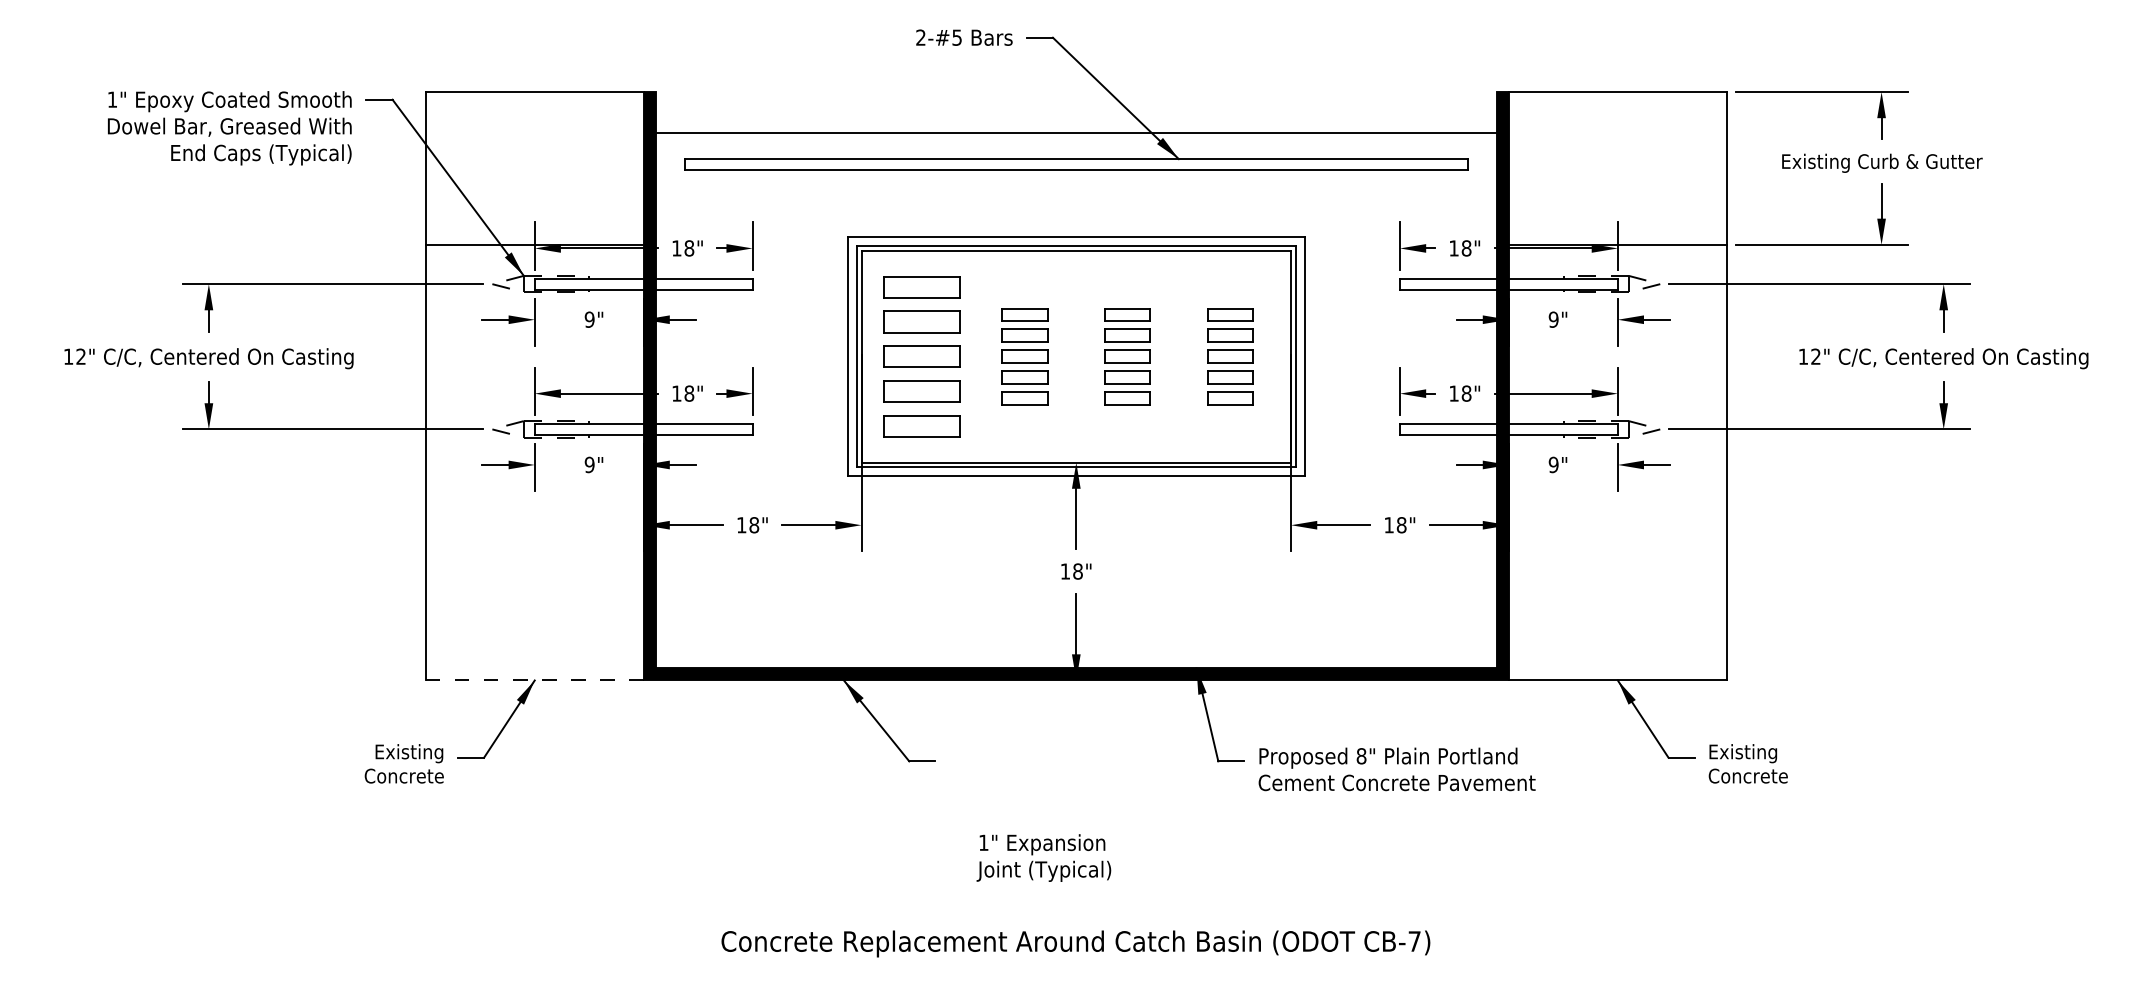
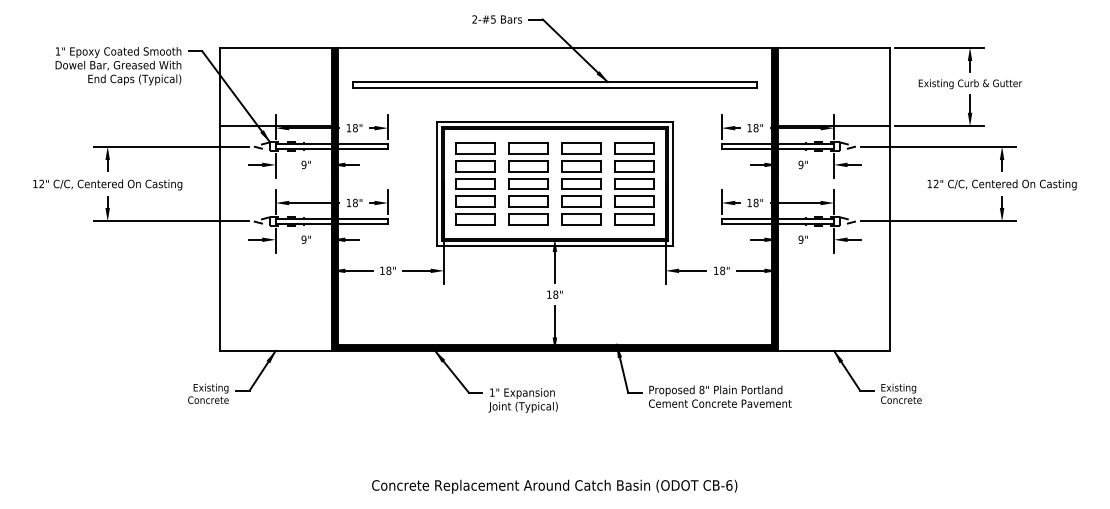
line: (1075, 132) -> (554, 47), moved
part: (1025, 355) -> (528, 183), size x1.67
part: (1127, 355) -> (581, 183), size x1.67
part: (1230, 355) -> (634, 183), size x1.67
line: (536, 679) -> (276, 350), dashed -> solid
text: (1042, 858) -> (522, 400), moved
text: (1414, 941) -> (729, 485), CB-7) -> CB-6)

